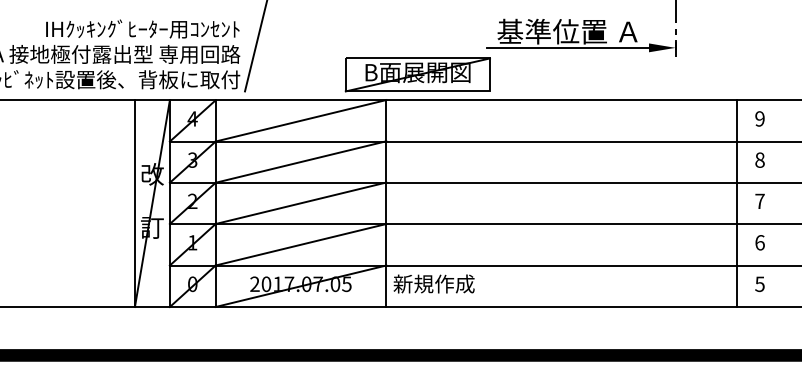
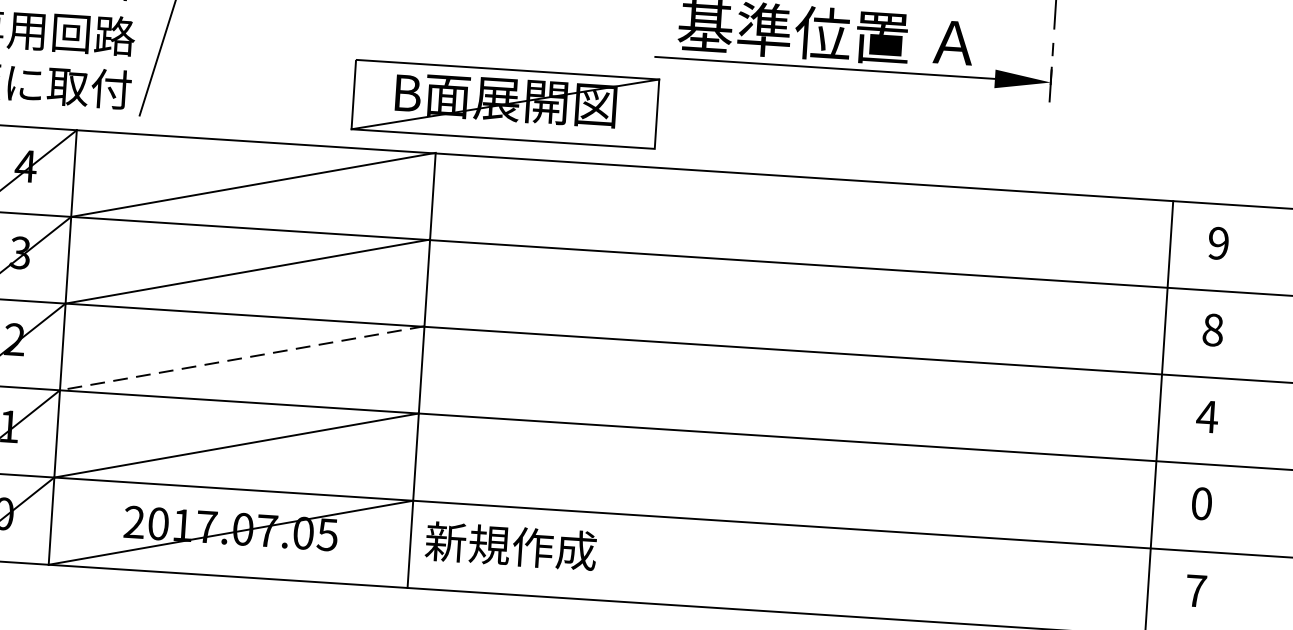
text: (759, 200) -> (1206, 414), 7 -> 4
line: (301, 203) -> (243, 358), solid -> dashed
text: (759, 242) -> (1200, 503), 6 -> 0
text: (759, 284) -> (1195, 591), 5 -> 7

